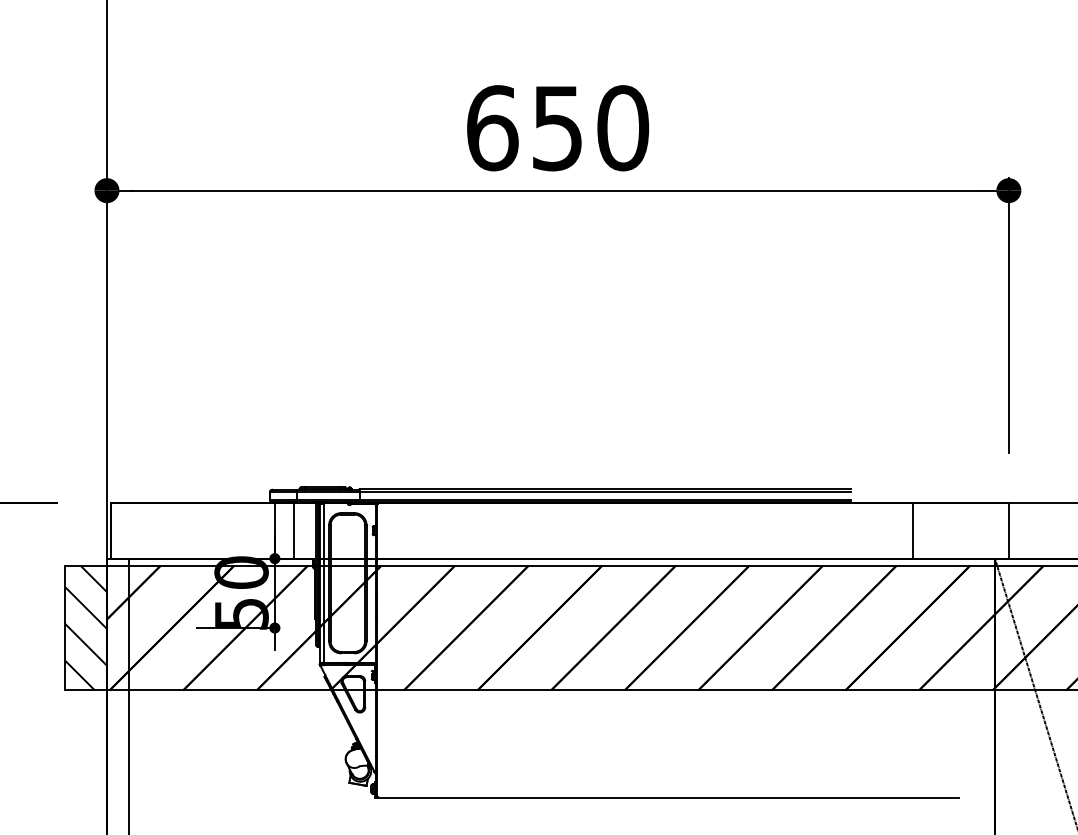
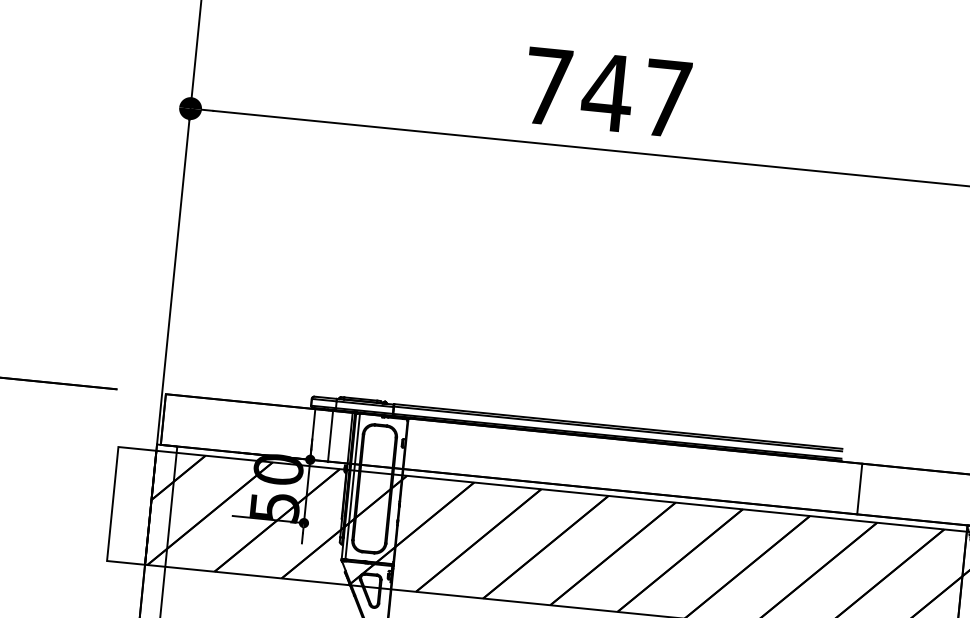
text: (558, 128) -> (608, 93), 650 -> 747
line: (913, 530) -> (860, 488), moved
hatch: (85, 627) -> (131, 505), removed

